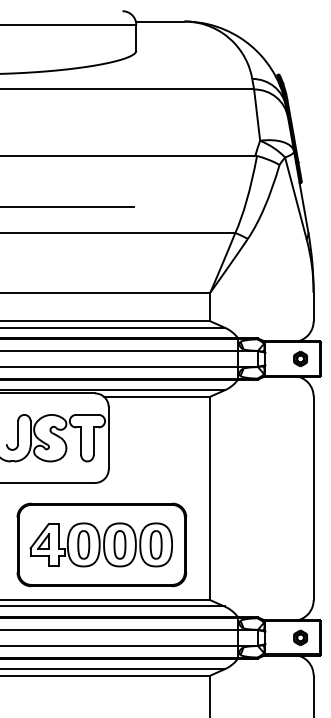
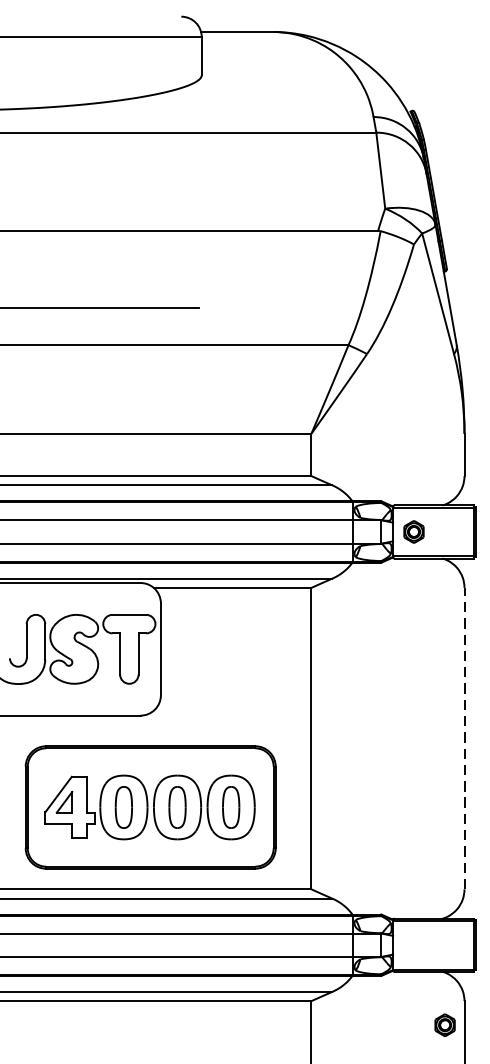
part: (300, 358) -> (413, 531), moved
line: (313, 498) -> (464, 738), solid -> dashed
part: (300, 637) -> (445, 1024), moved

